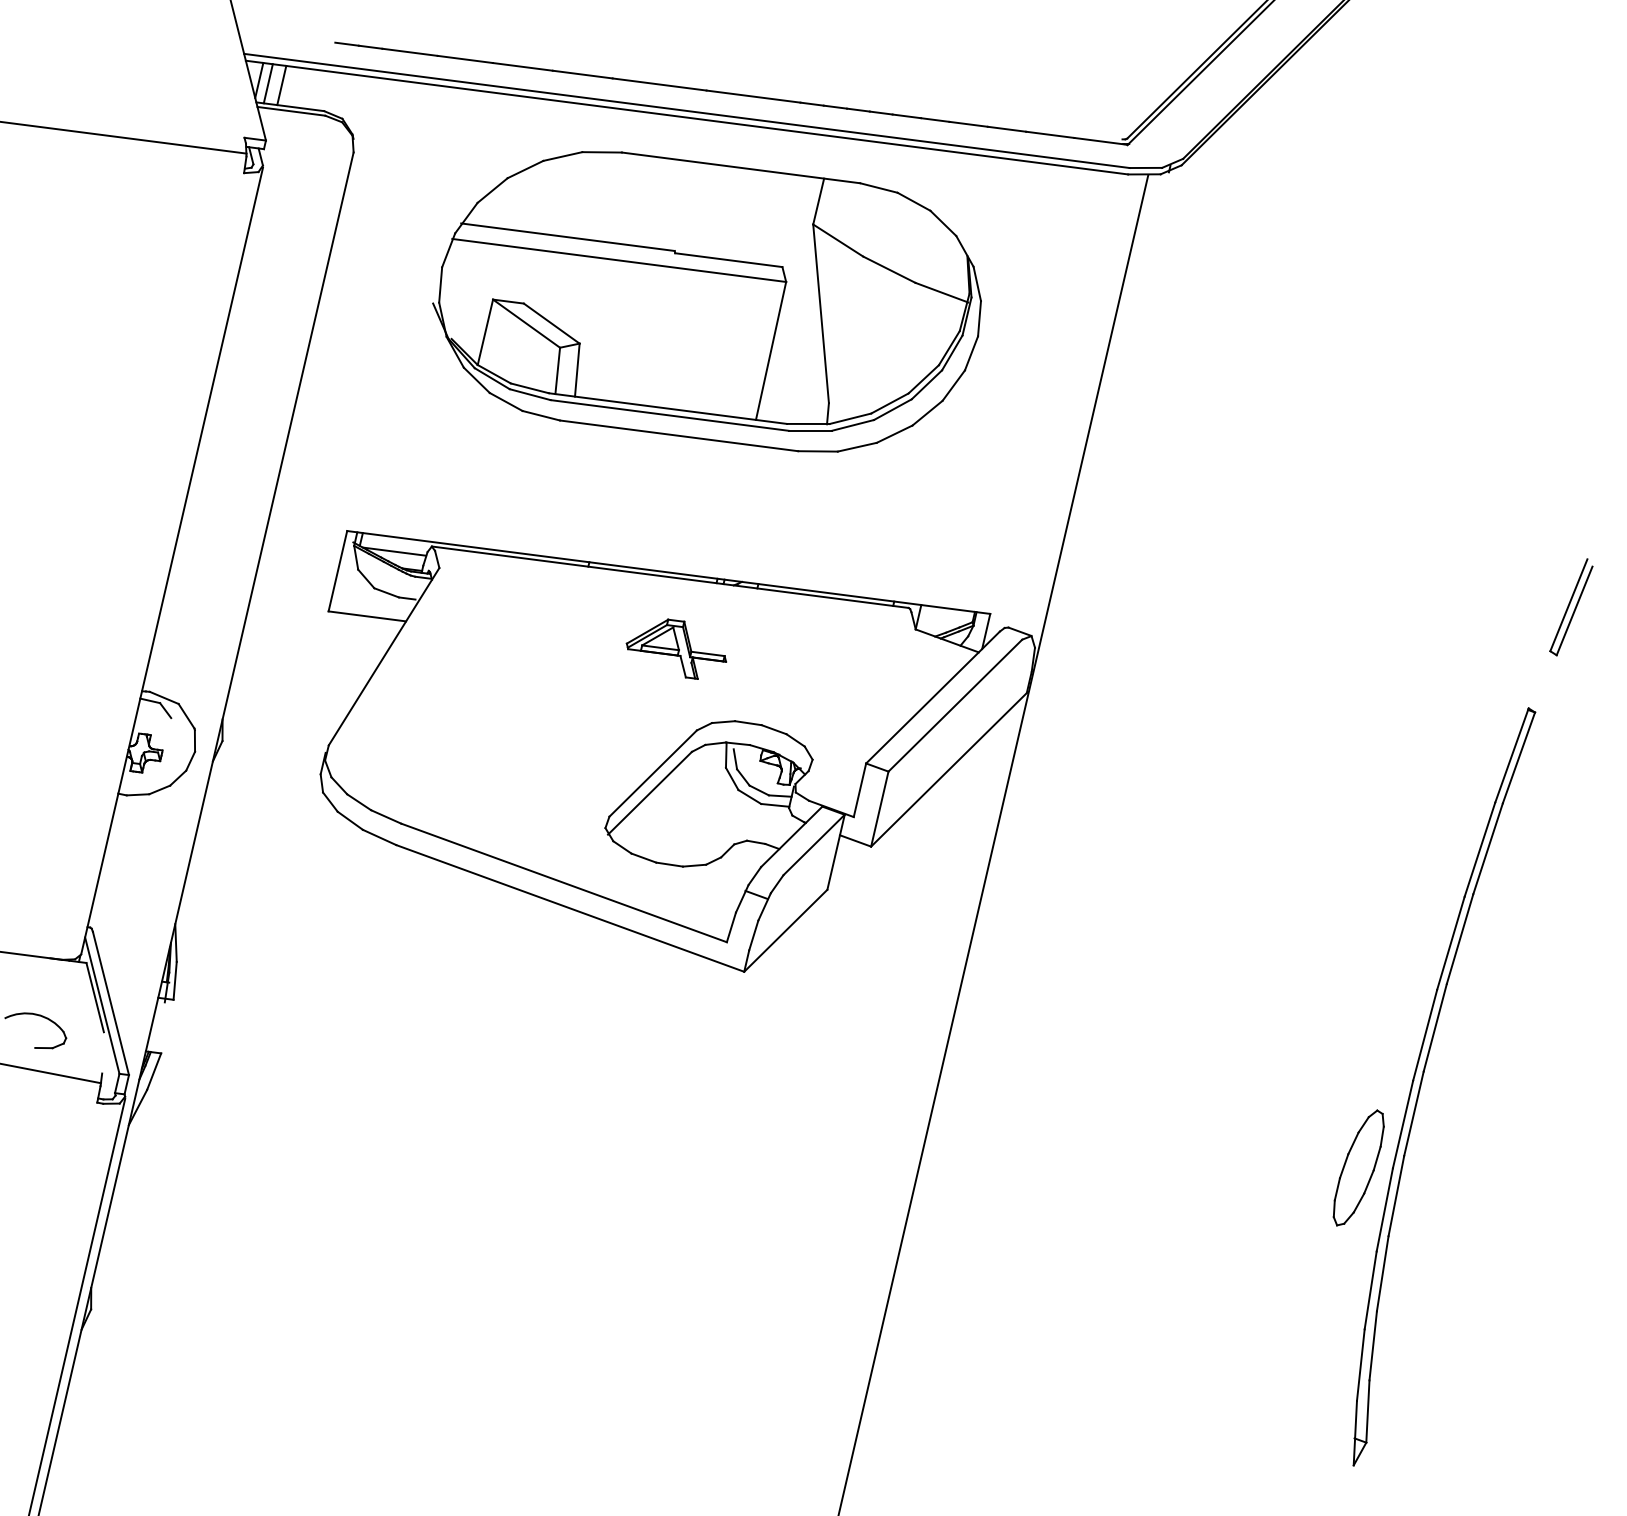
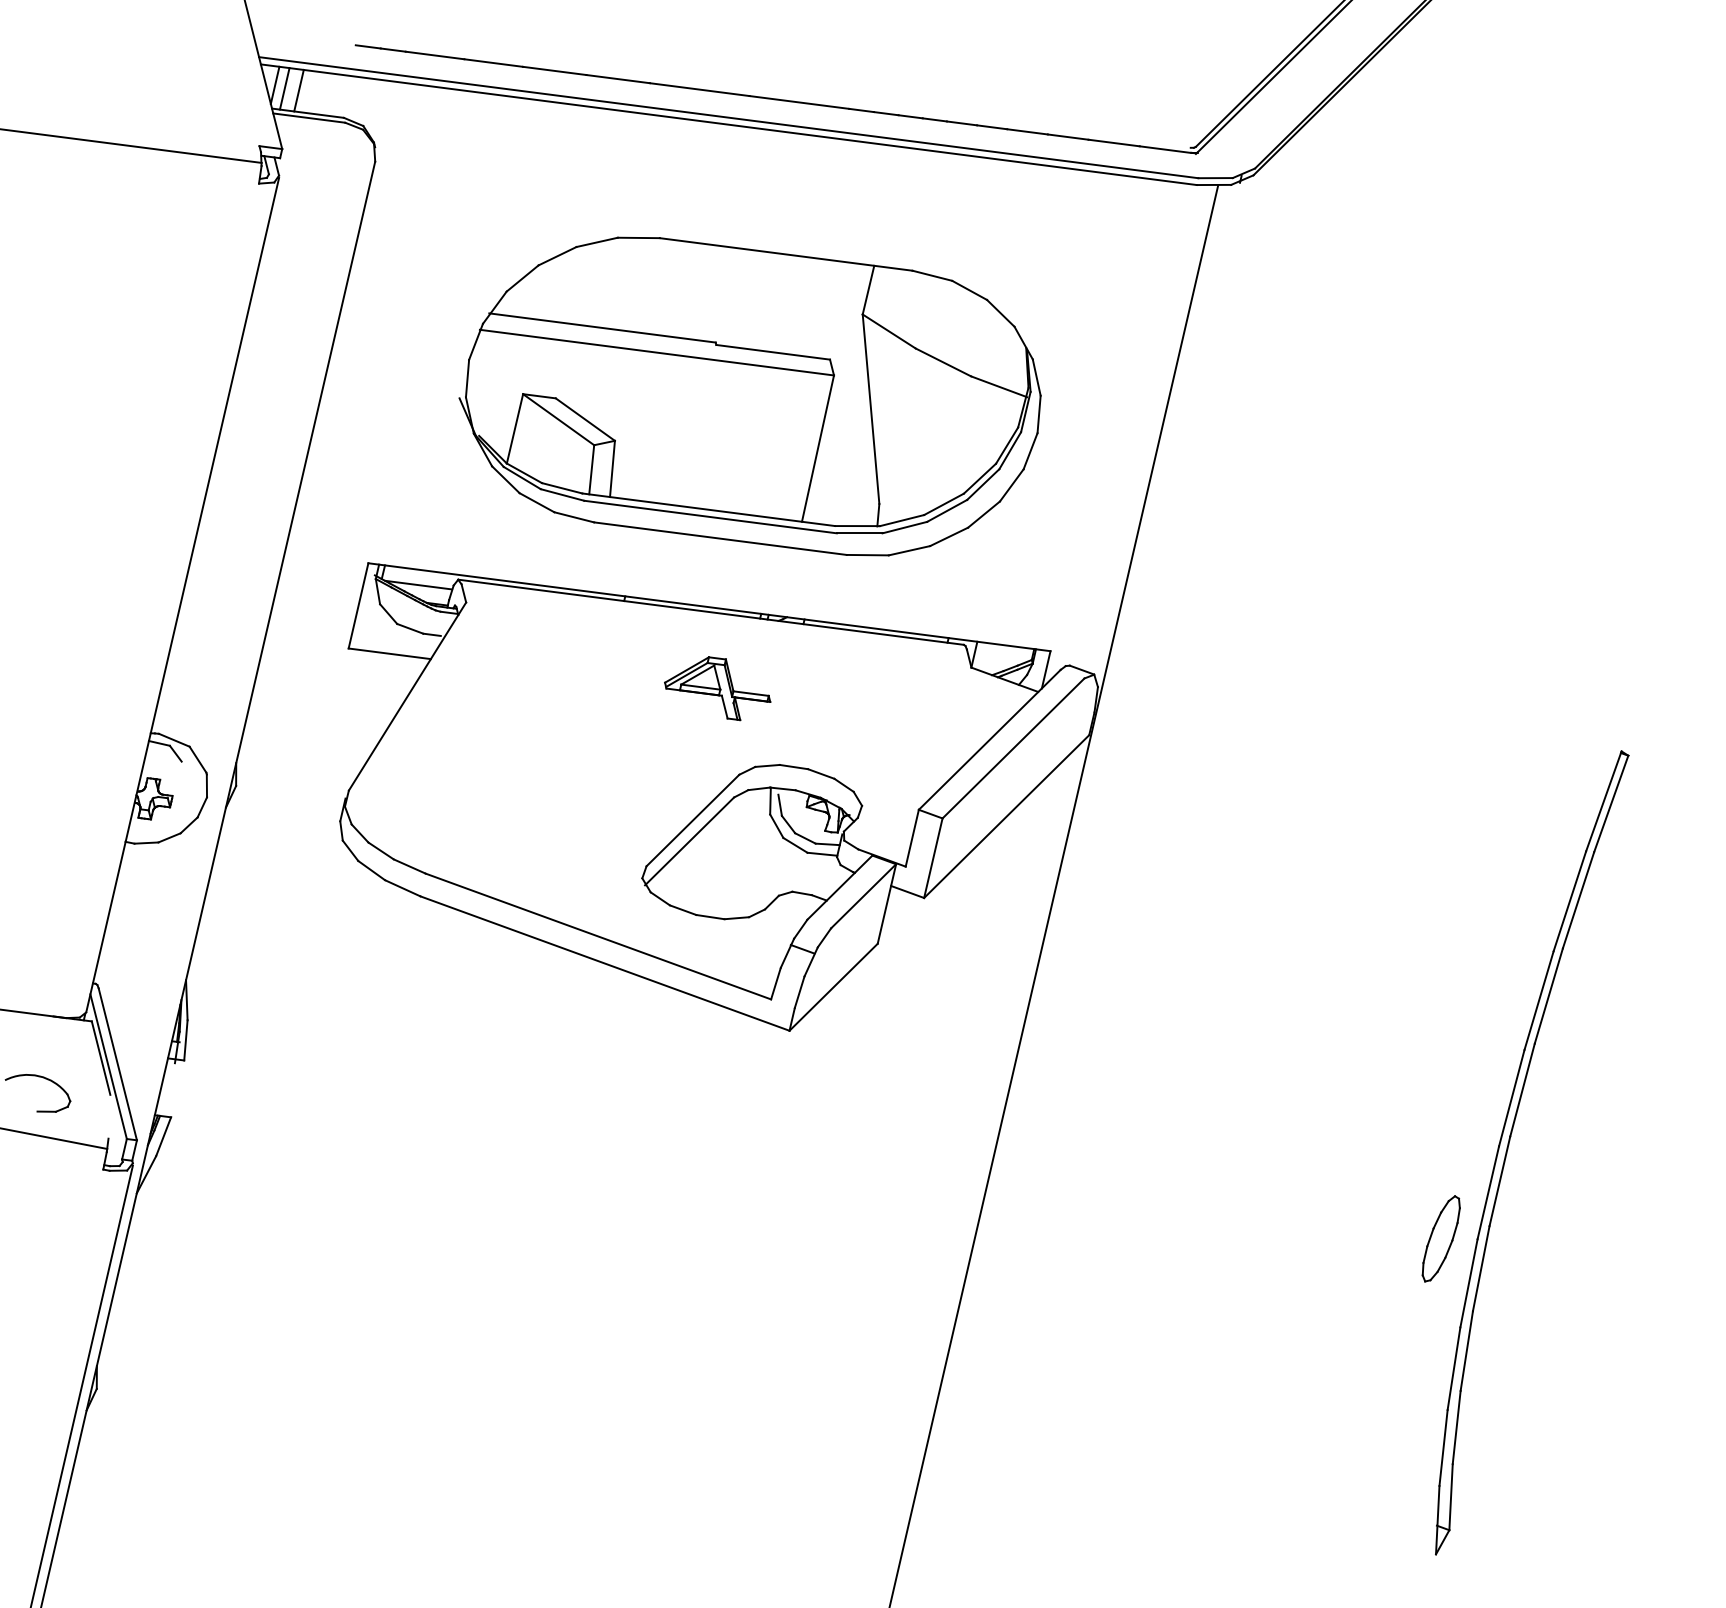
part: (706, 301) -> (749, 396), moved
part: (1571, 607) -> (1667, 644), removed
part: (1358, 1167) -> (1441, 1238), size x0.7

